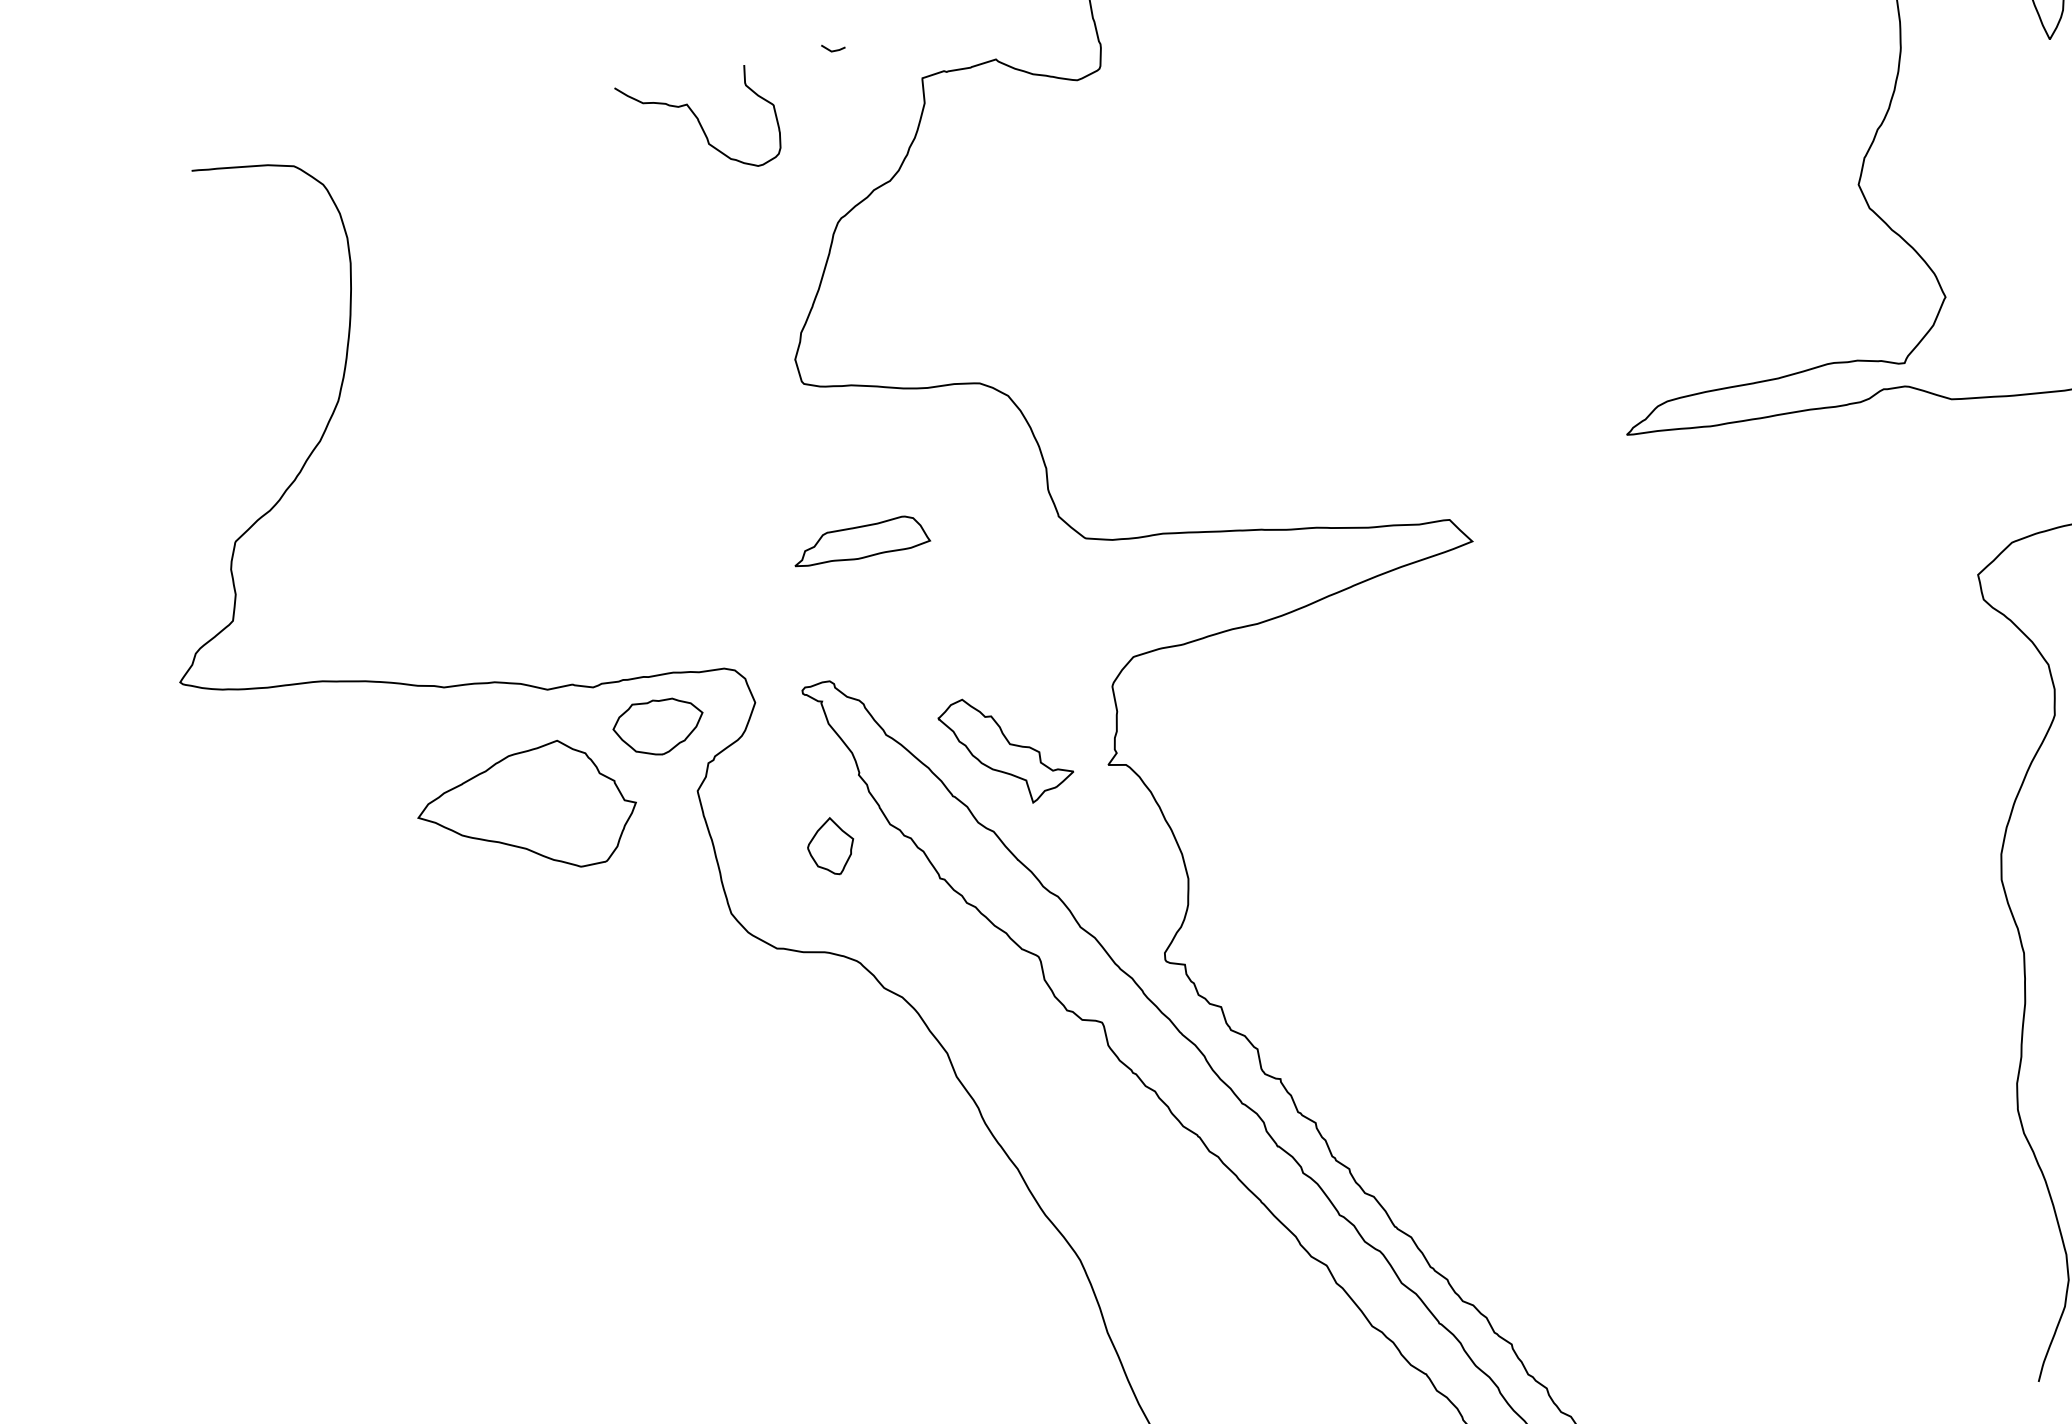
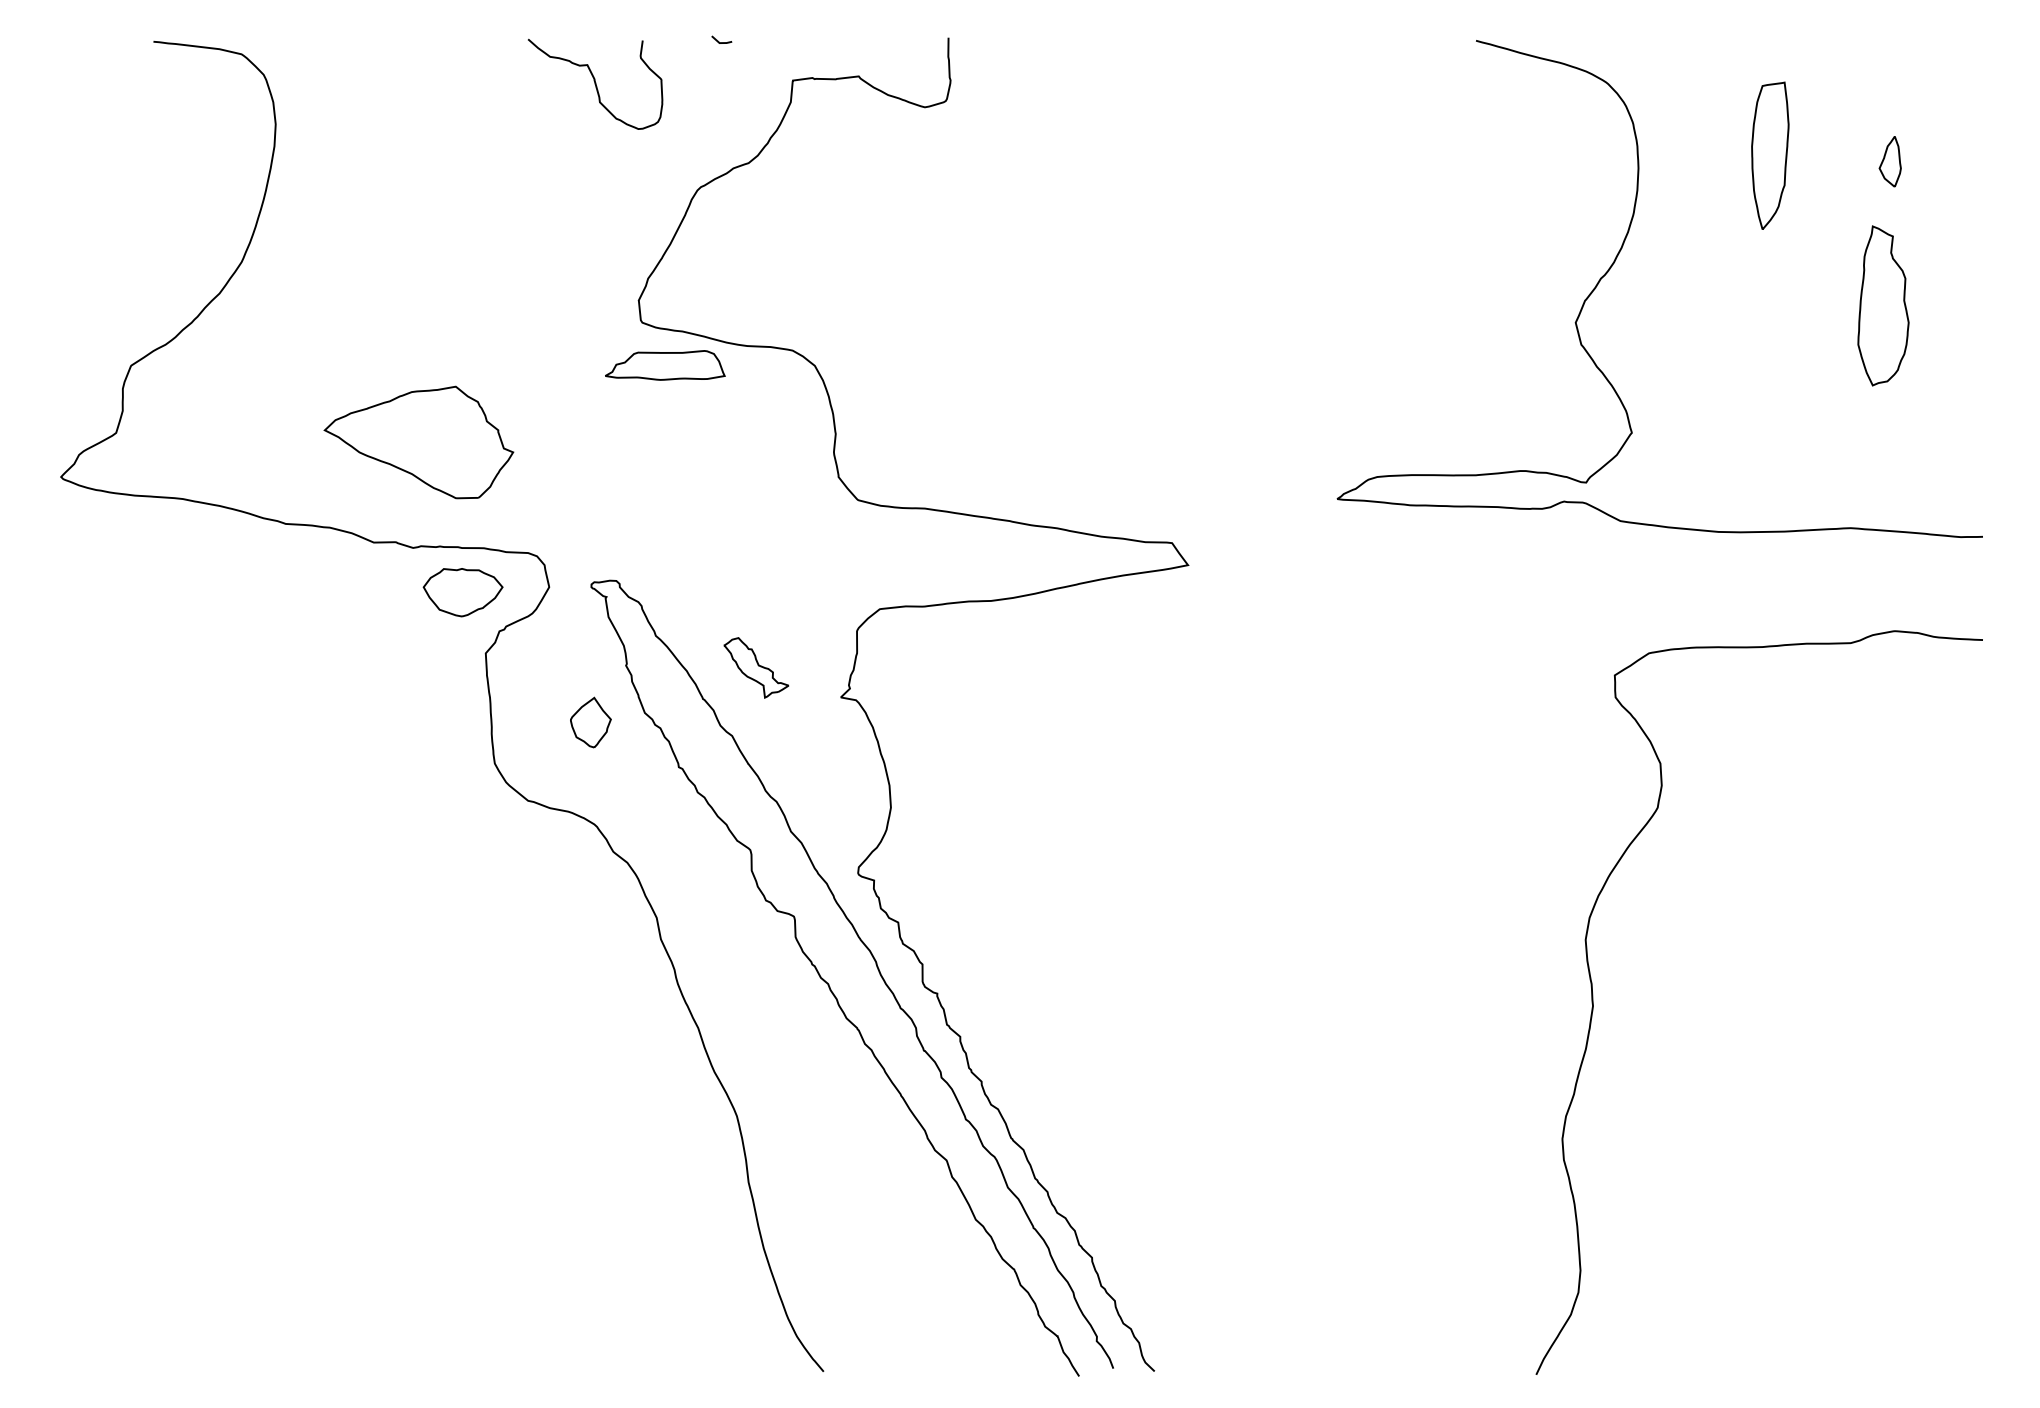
part: (860, 541) -> (665, 365), moved
part: (1006, 749) -> (756, 667), size x0.6
part: (526, 811) -> (418, 442), moved

